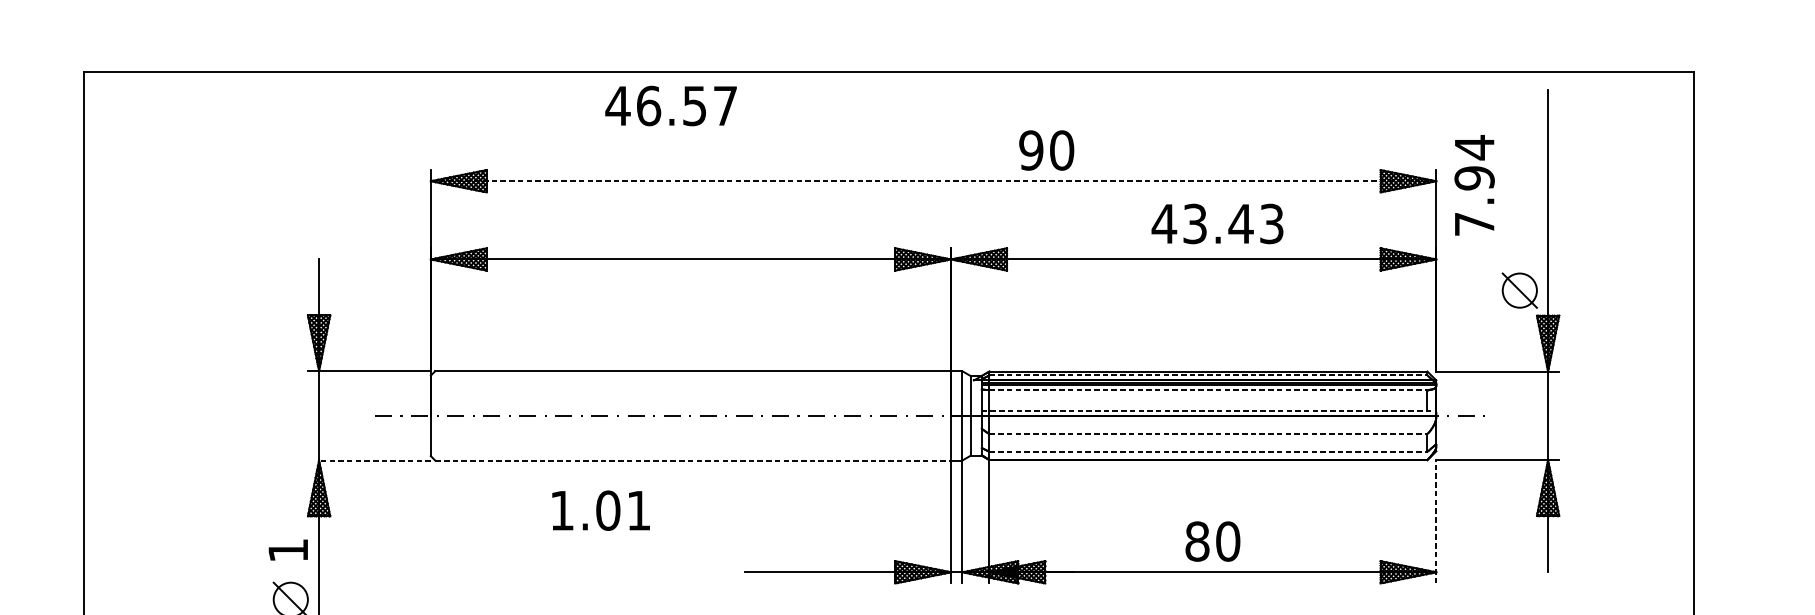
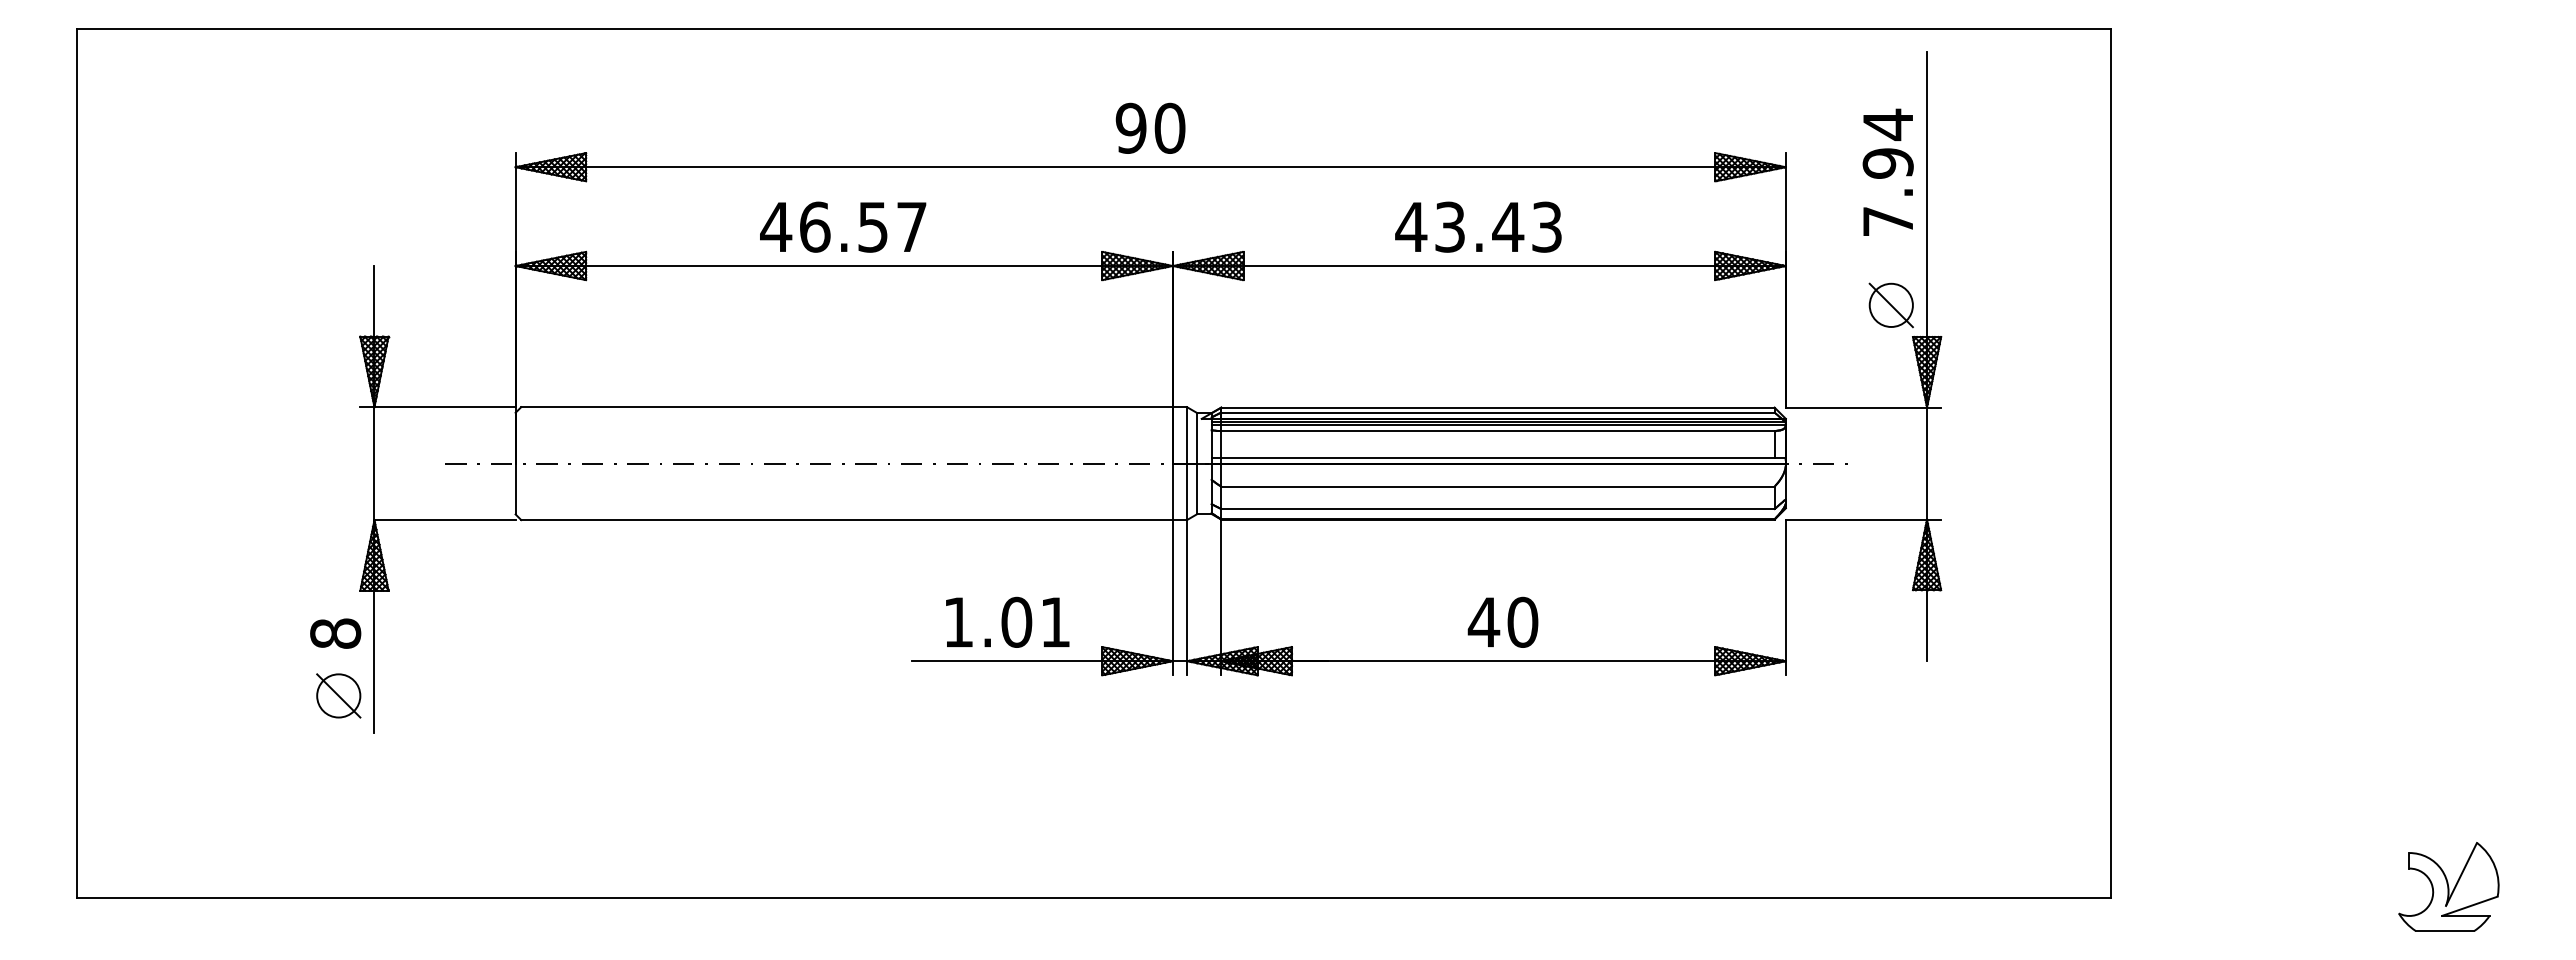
text: (671, 105) -> (843, 226), moved
text: (1046, 149) -> (1150, 127), moved
line: (934, 181) -> (1151, 167), dashed -> solid
text: (1474, 184) -> (1887, 171), moved
text: (1217, 223) -> (1478, 226), moved
line: (1208, 375) -> (1497, 412), dashed -> solid
line: (1208, 389) -> (1497, 430), dashed -> solid
line: (1209, 411) -> (1499, 457), dashed -> solid
line: (1208, 433) -> (1497, 486), dashed -> solid
line: (1208, 452) -> (1497, 509), dashed -> solid
line: (375, 460) -> (445, 520), dashed -> solid
line: (693, 460) -> (847, 520), dashed -> solid
text: (600, 509) -> (1007, 621), moved
line: (1436, 521) -> (1785, 597), dashed -> solid
text: (1196, 540) -> (1483, 621), 80 -> 40
text: (288, 550) -> (335, 633), 1 -> 8

